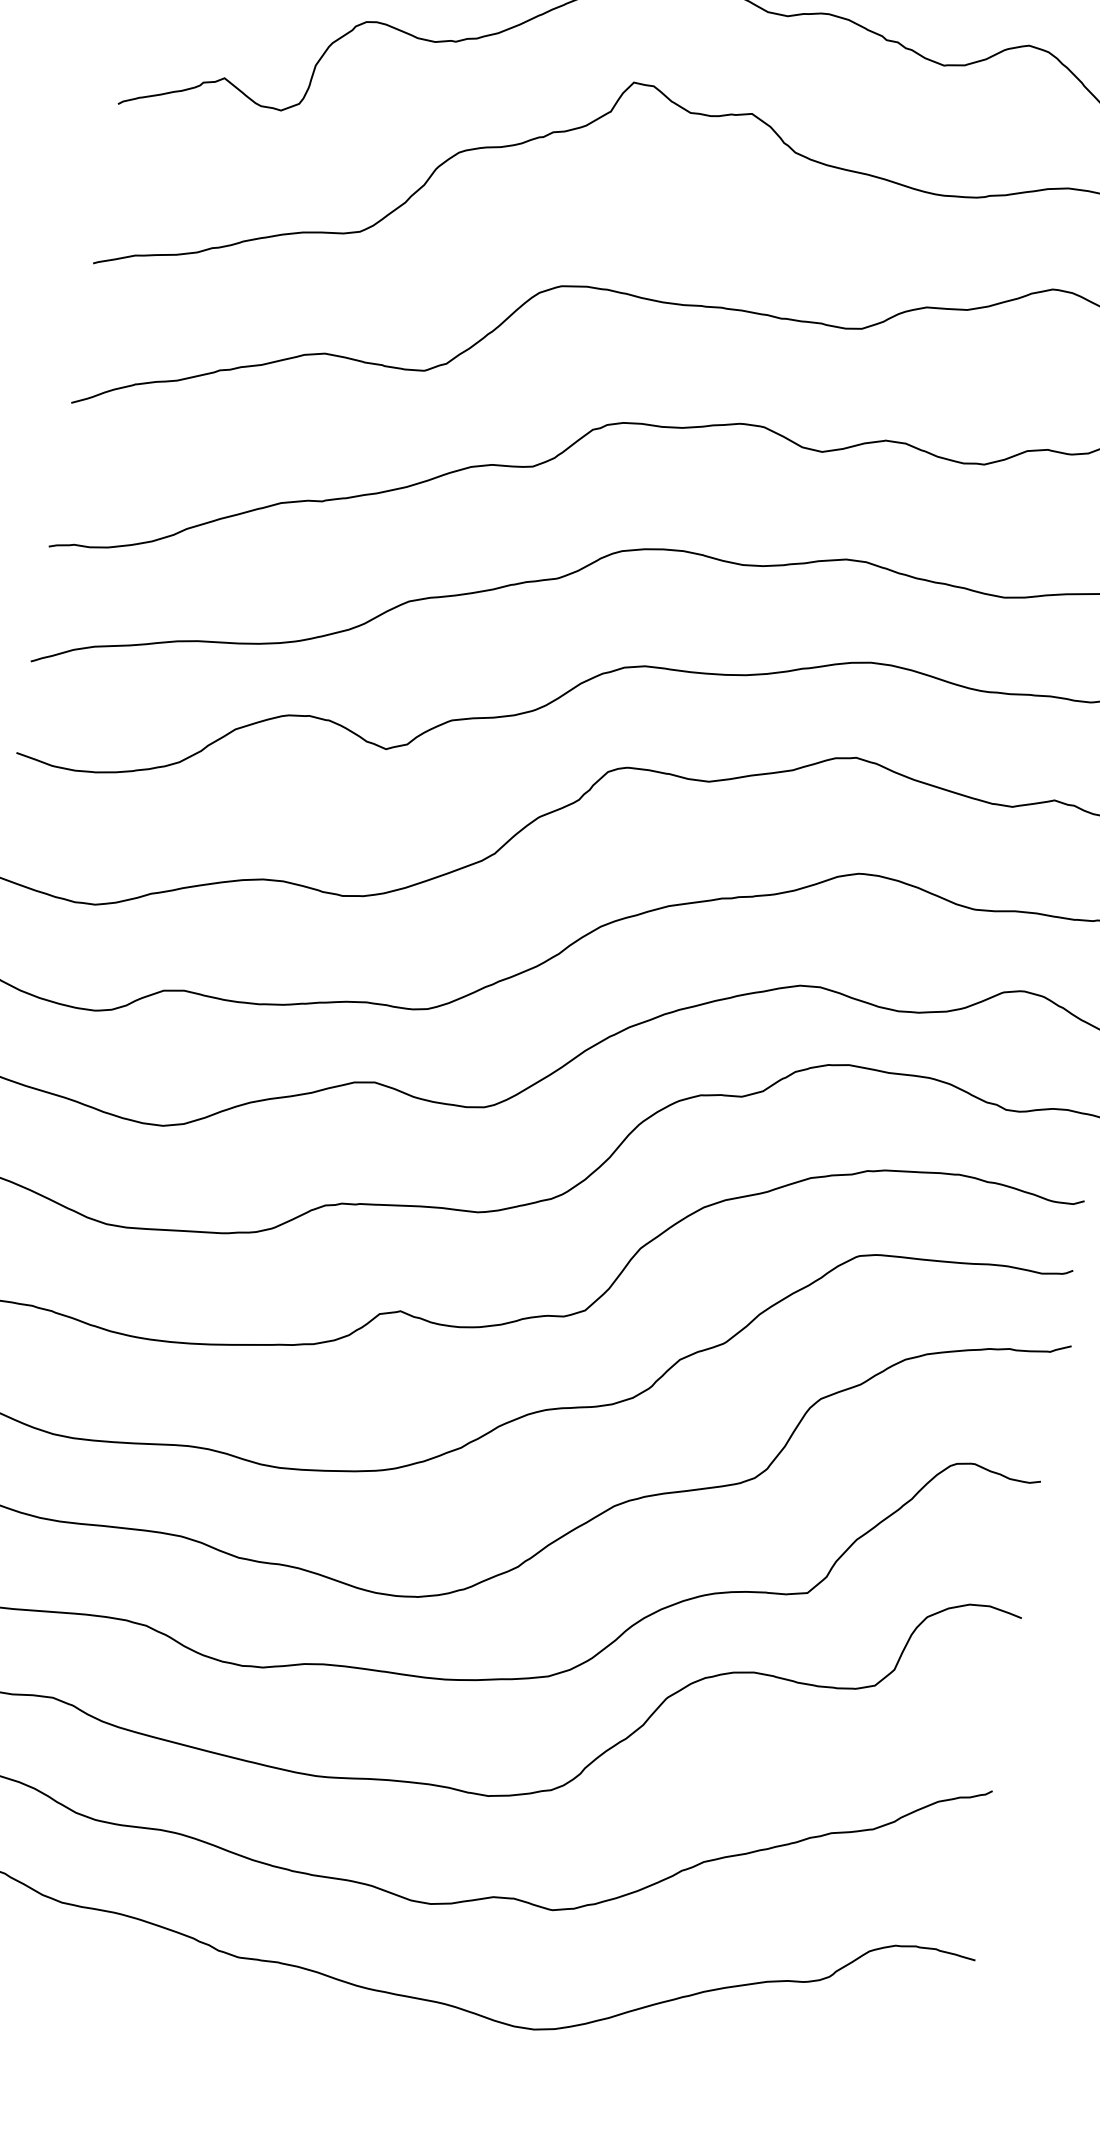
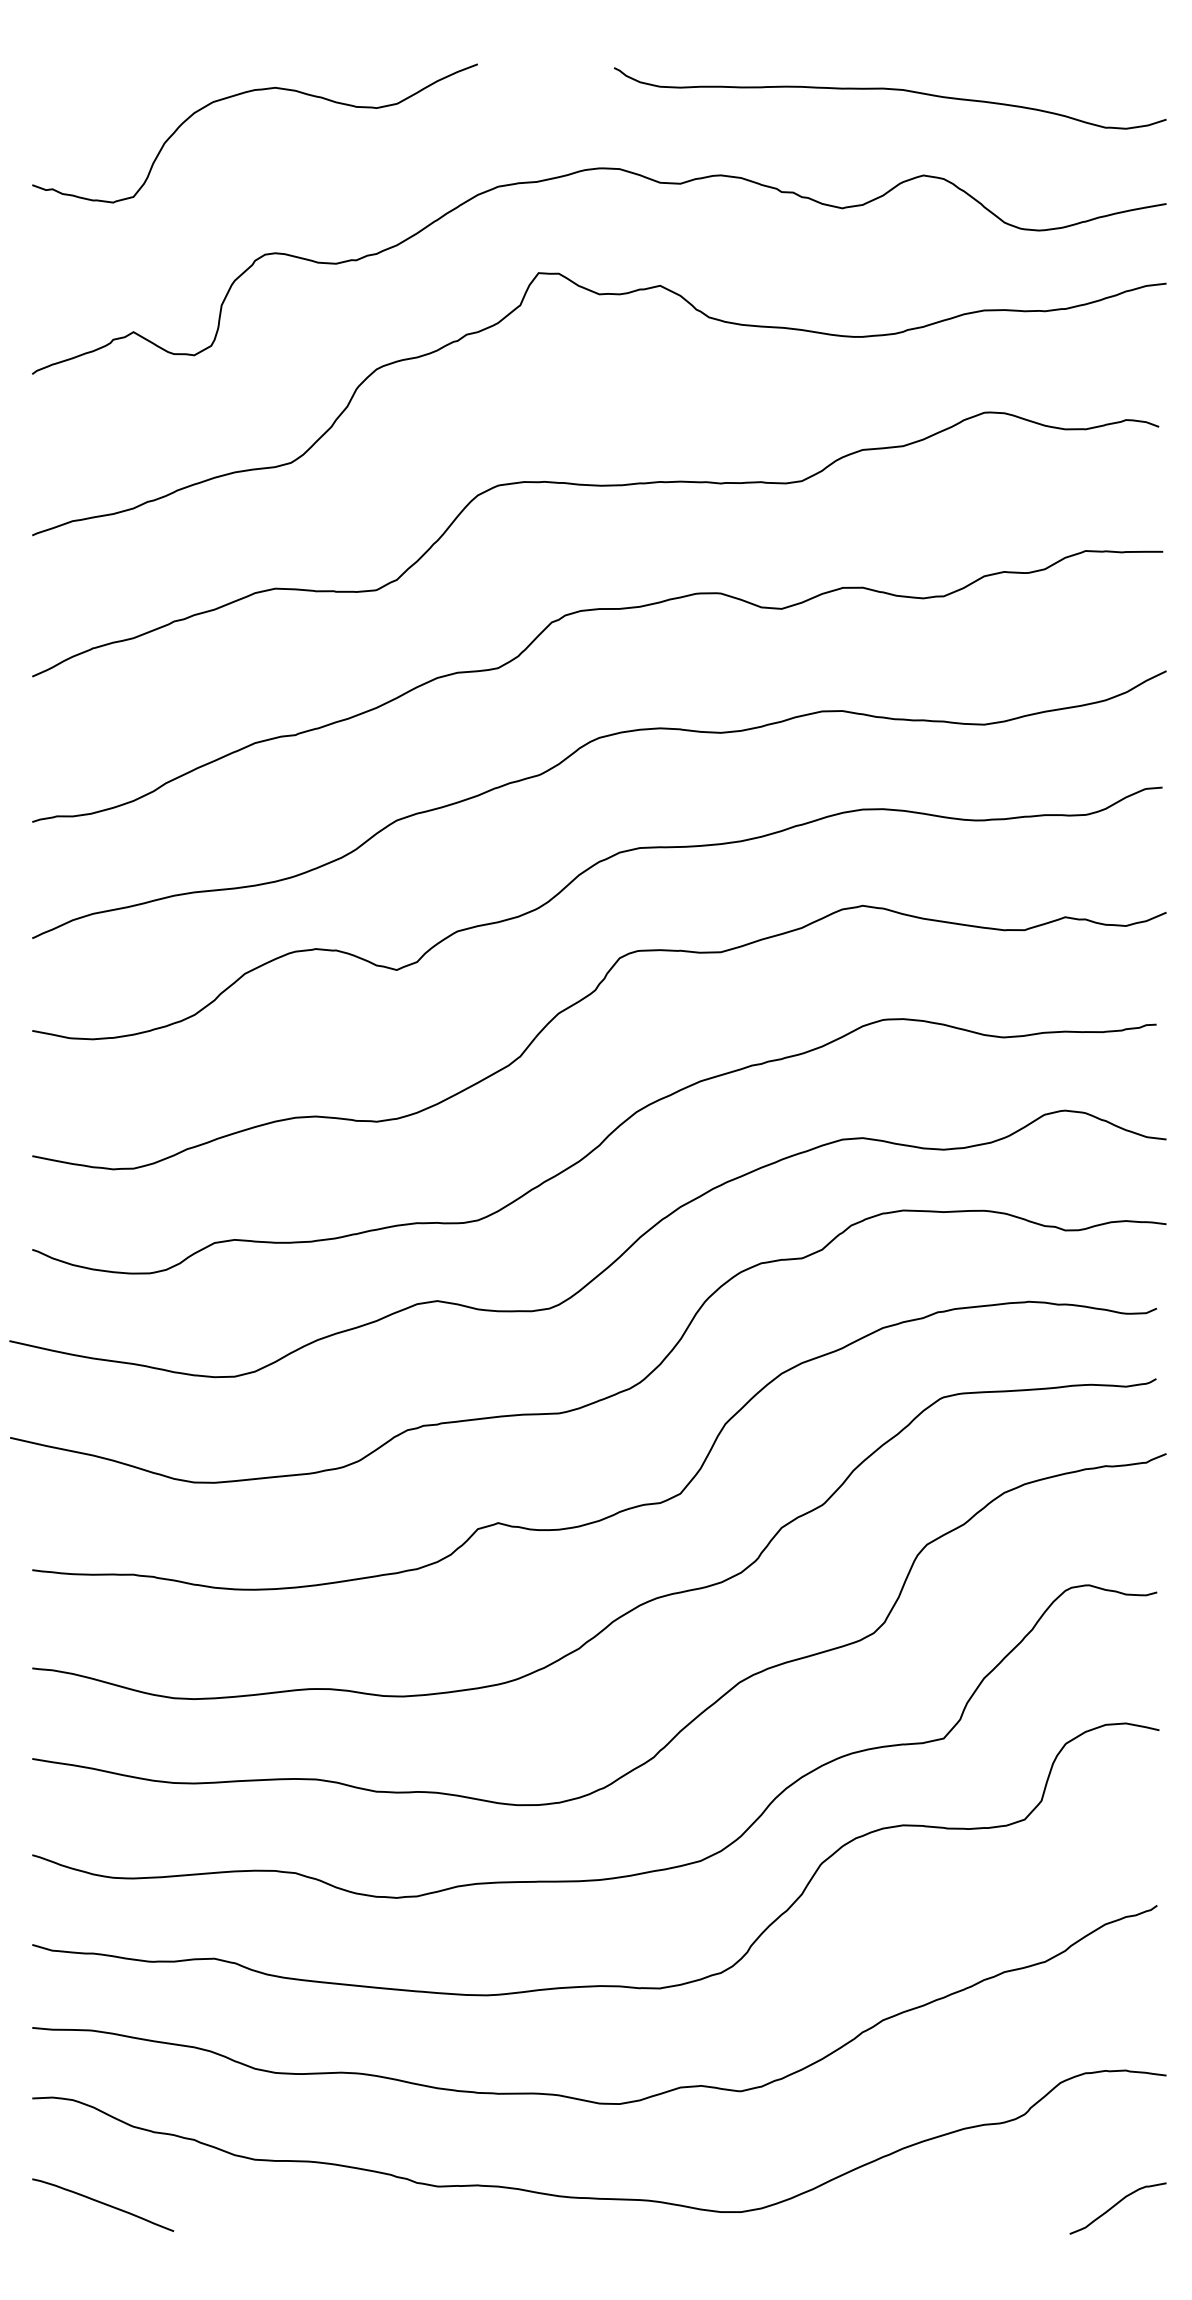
curve: (904, 2081) -> (1115, 2206), added

